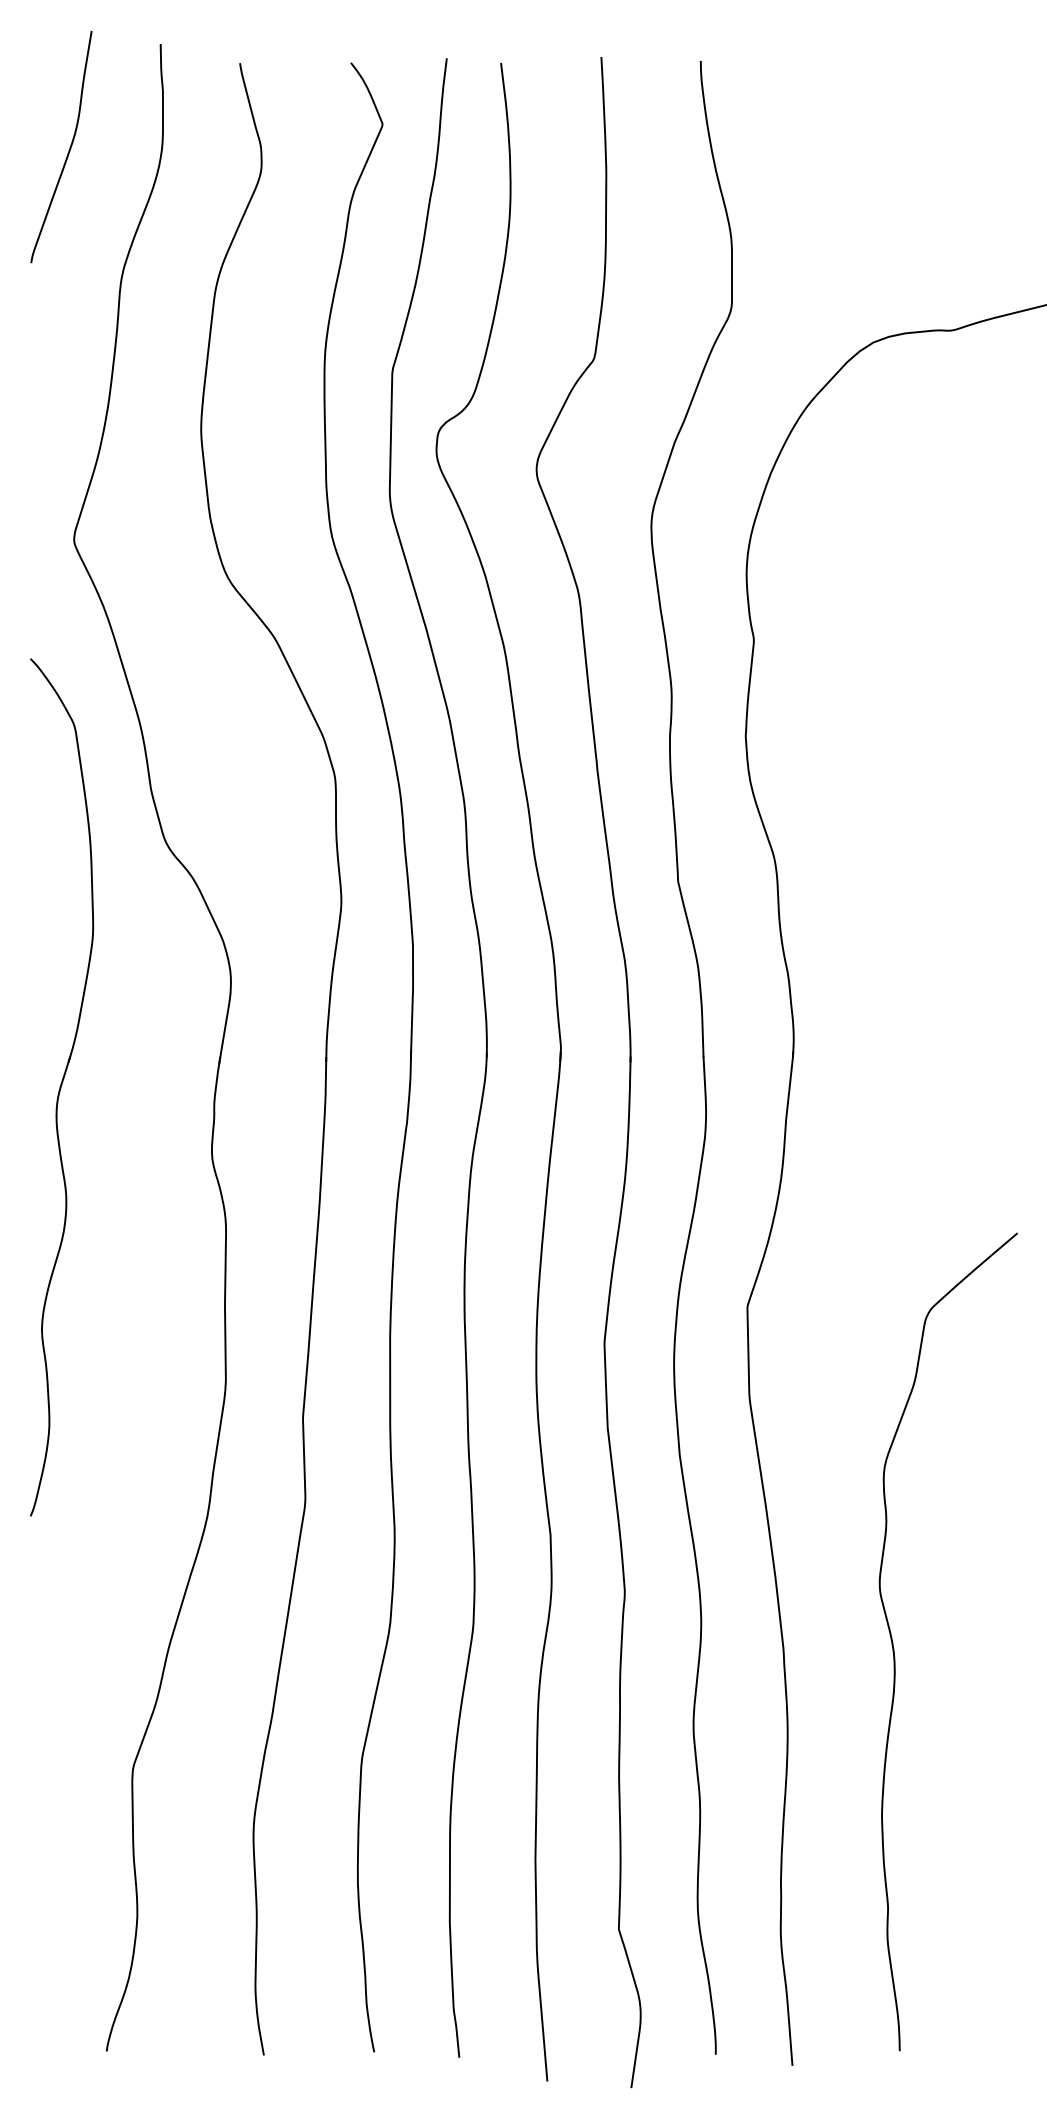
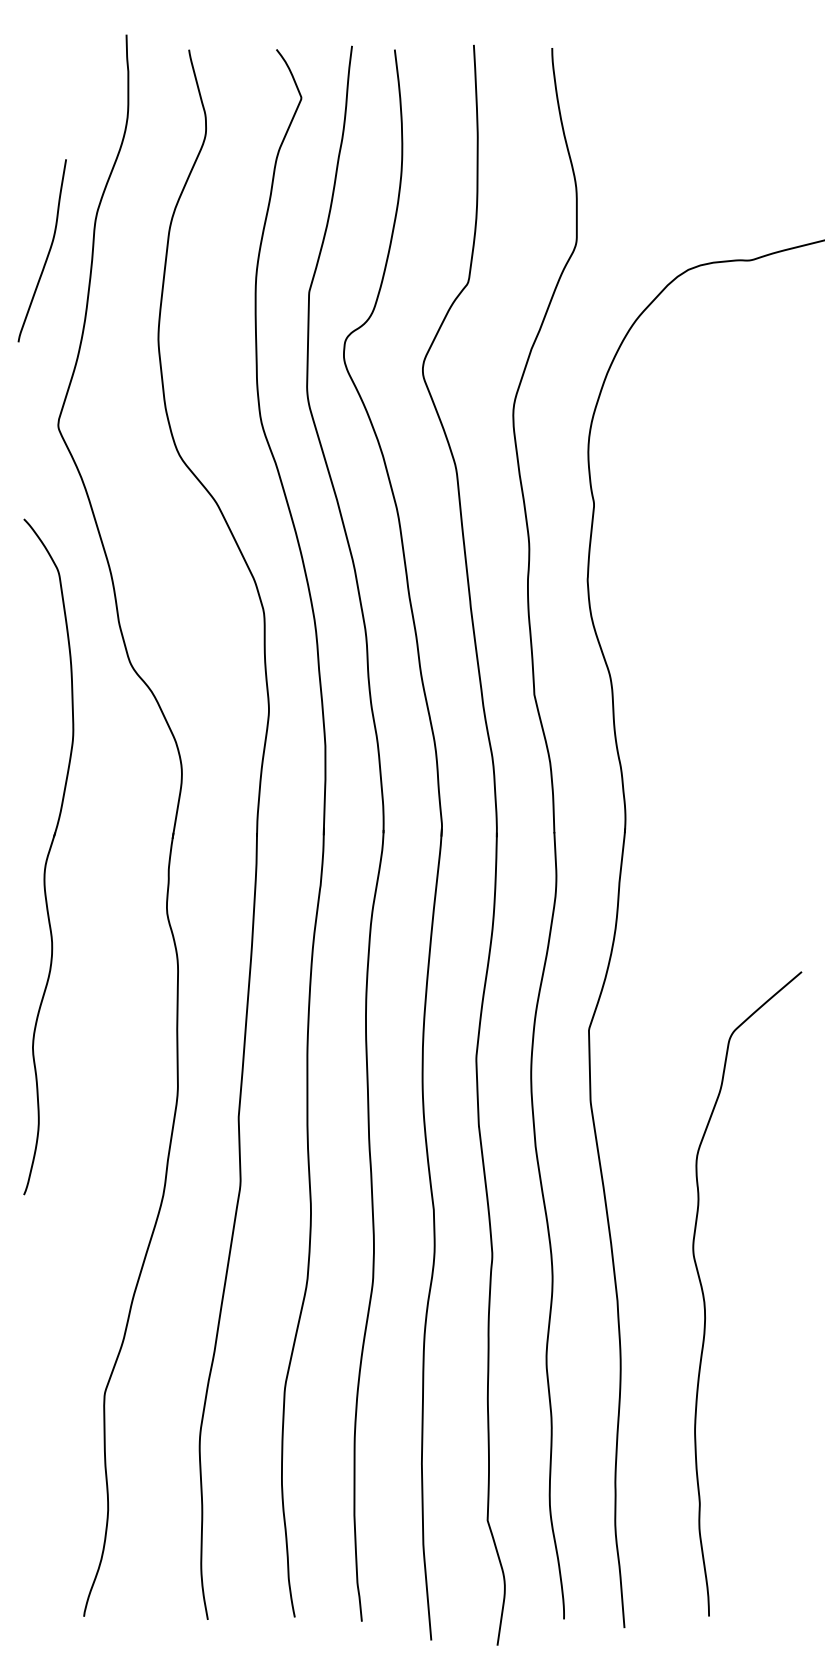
curve: (68, 150) -> (47, 253), moved

